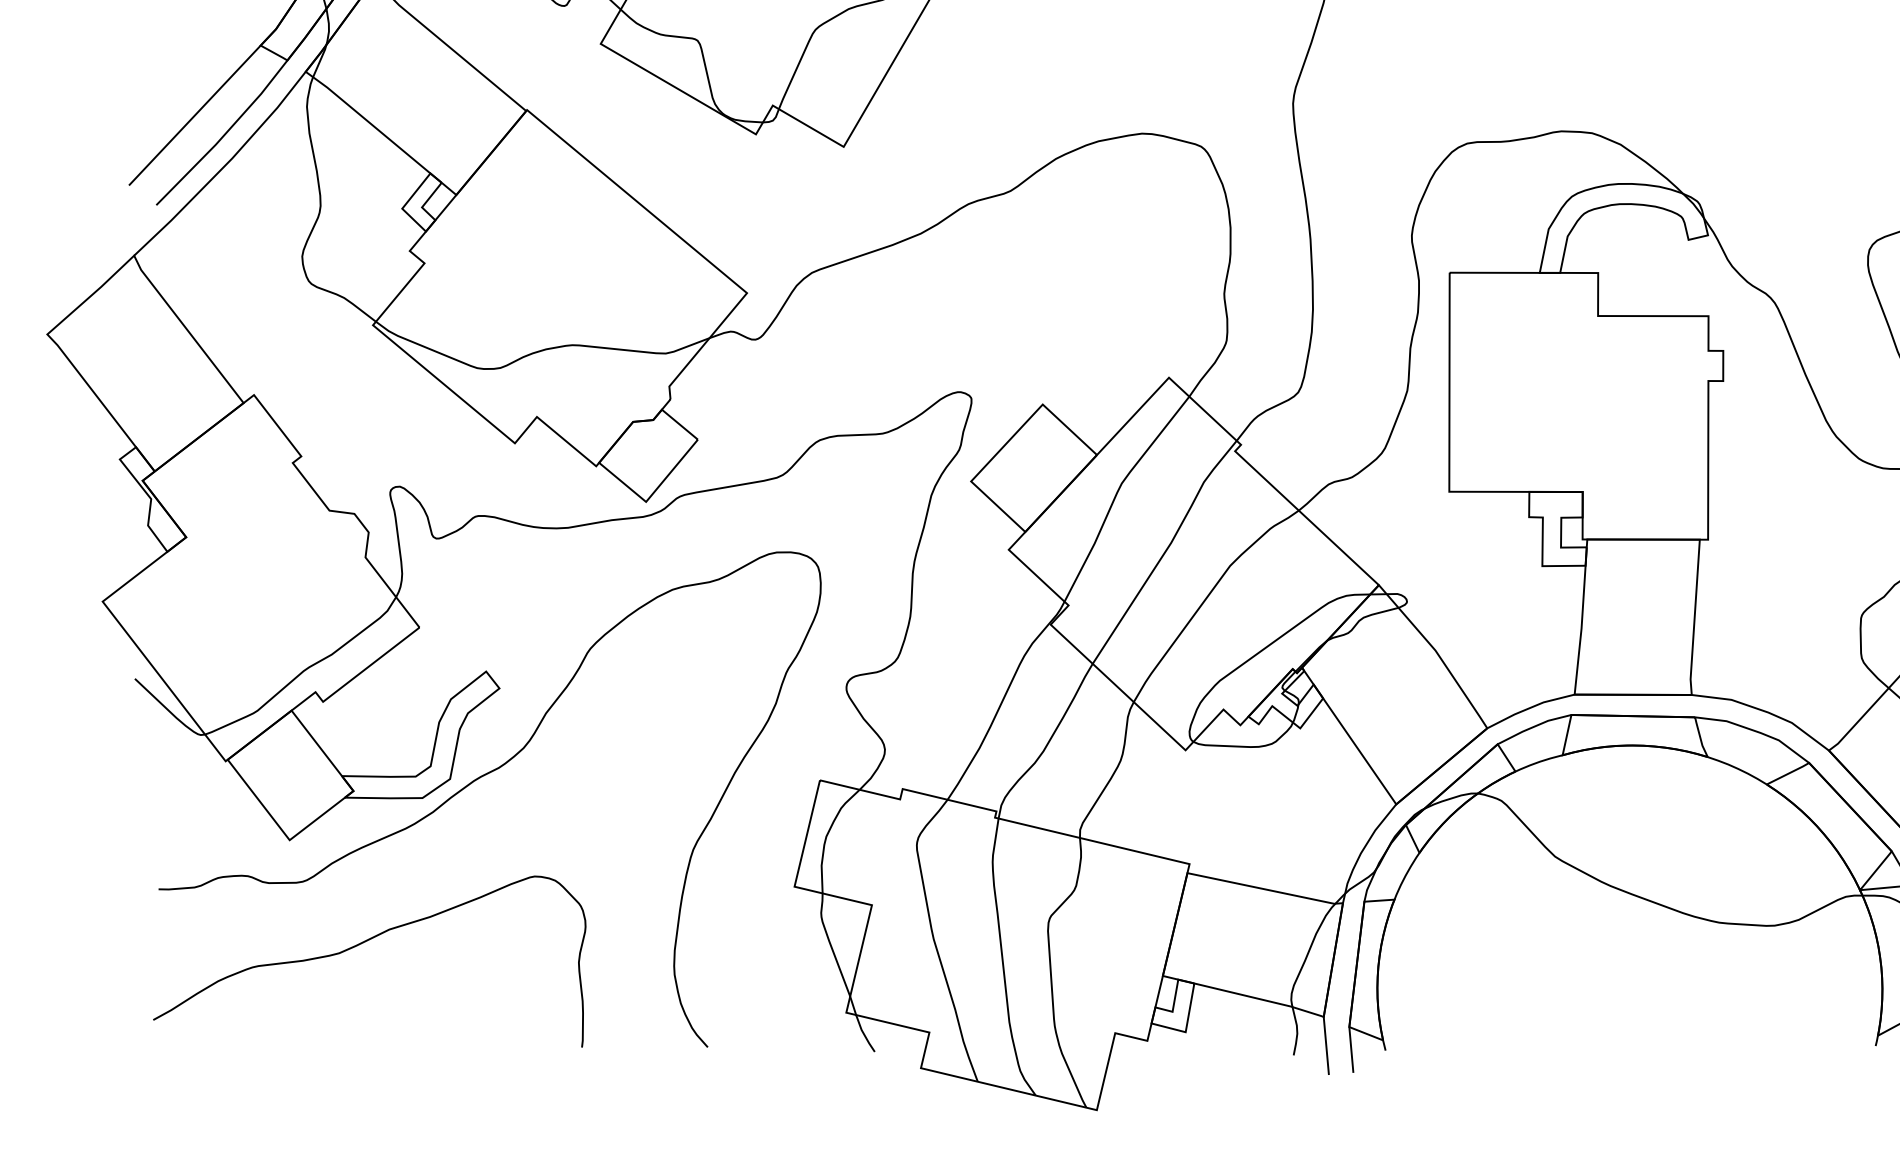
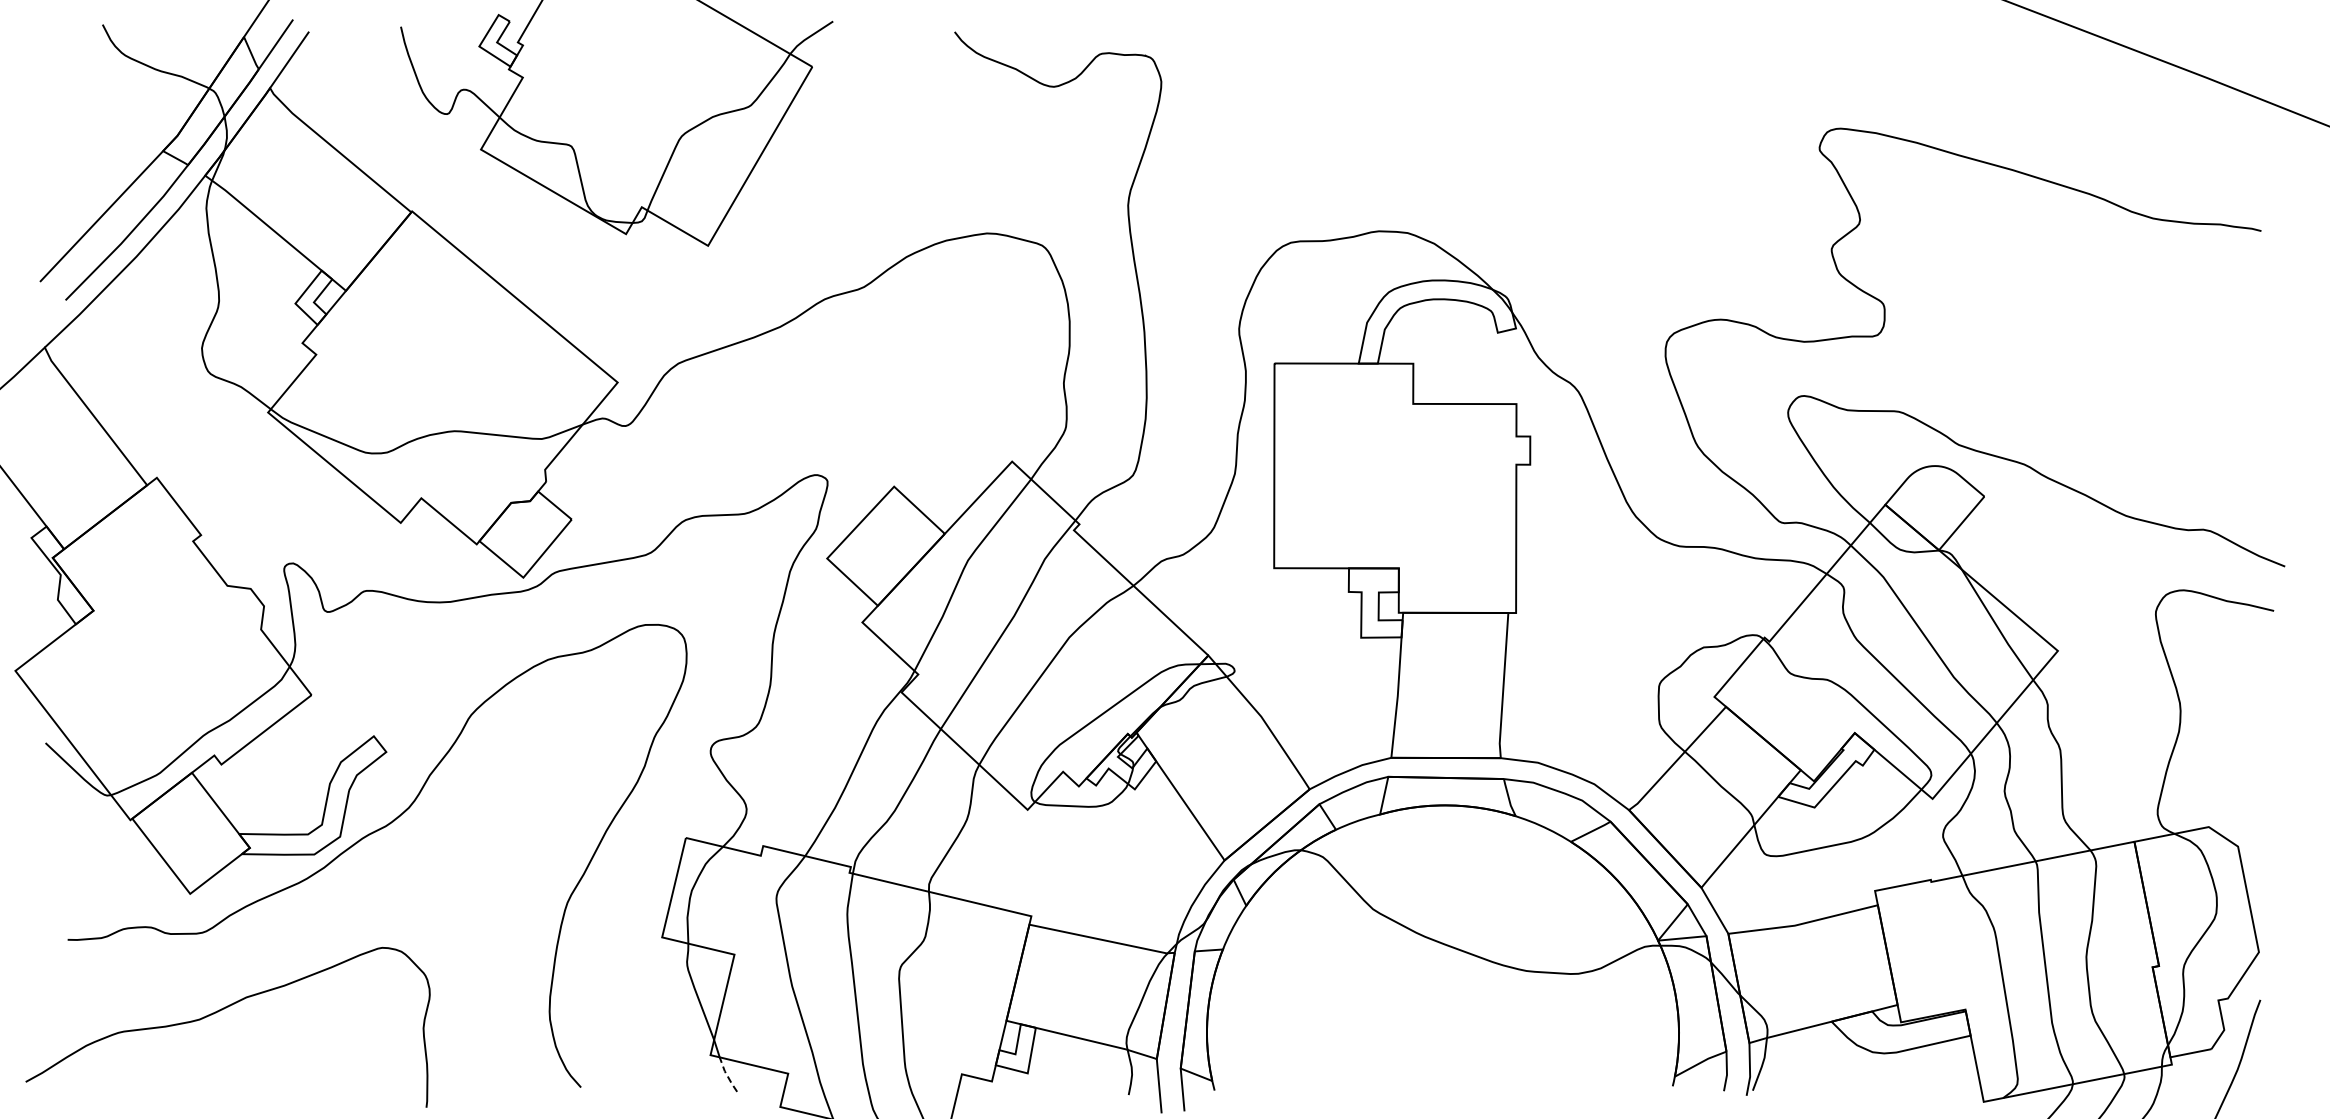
curve: (361, 944) -> (220, 1011), moved
line: (864, 1034) -> (727, 1075), solid -> dashed

